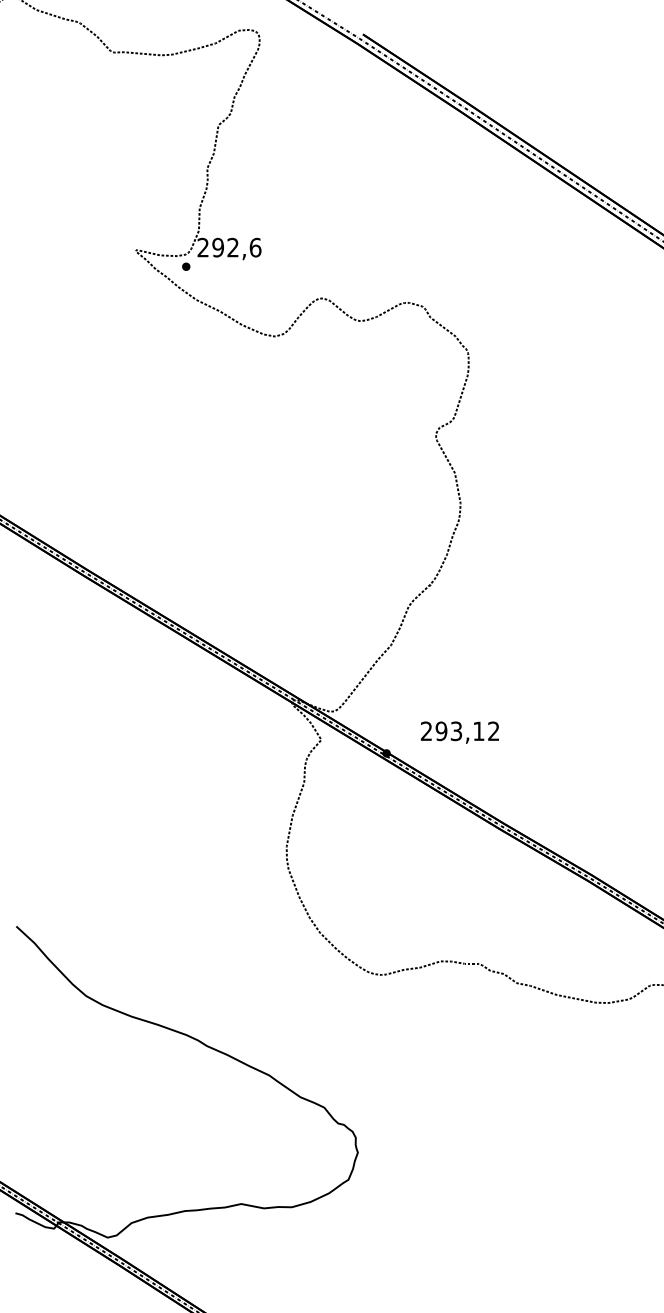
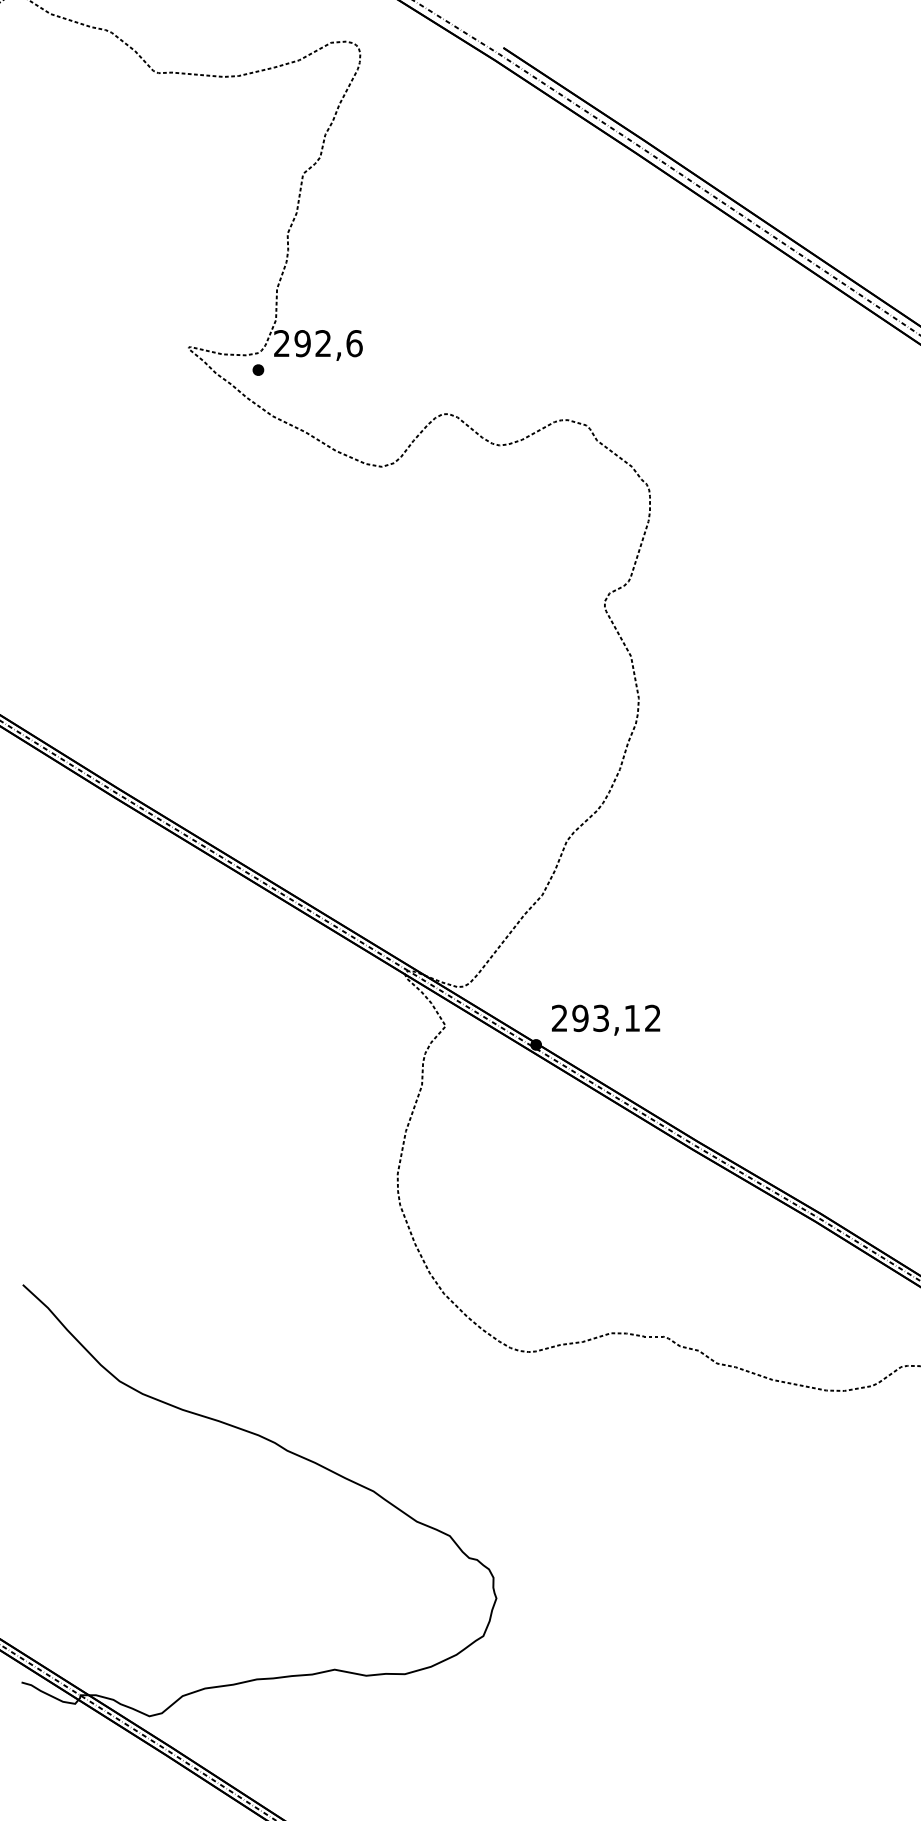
text: (459, 732) -> (605, 1020), moved

